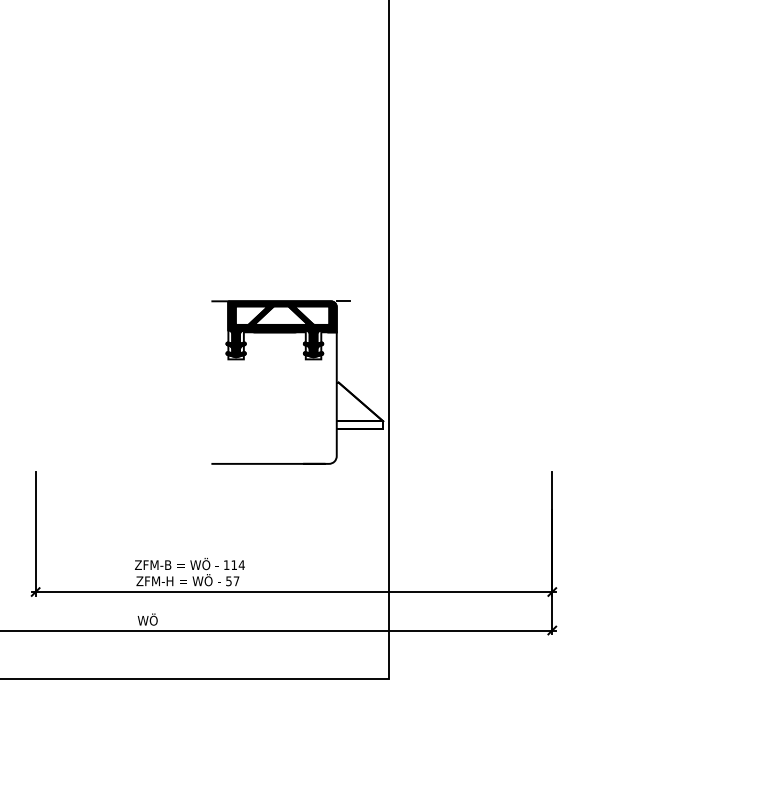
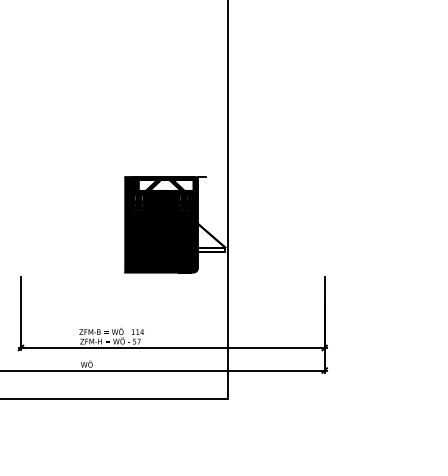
fill: (272, 382) -> (160, 224), added

